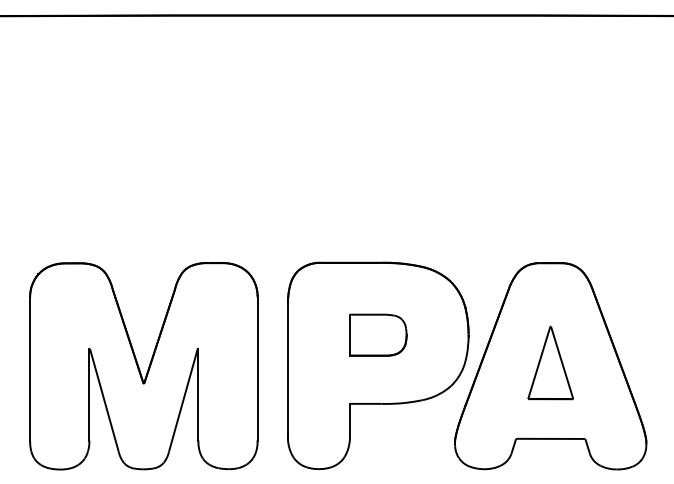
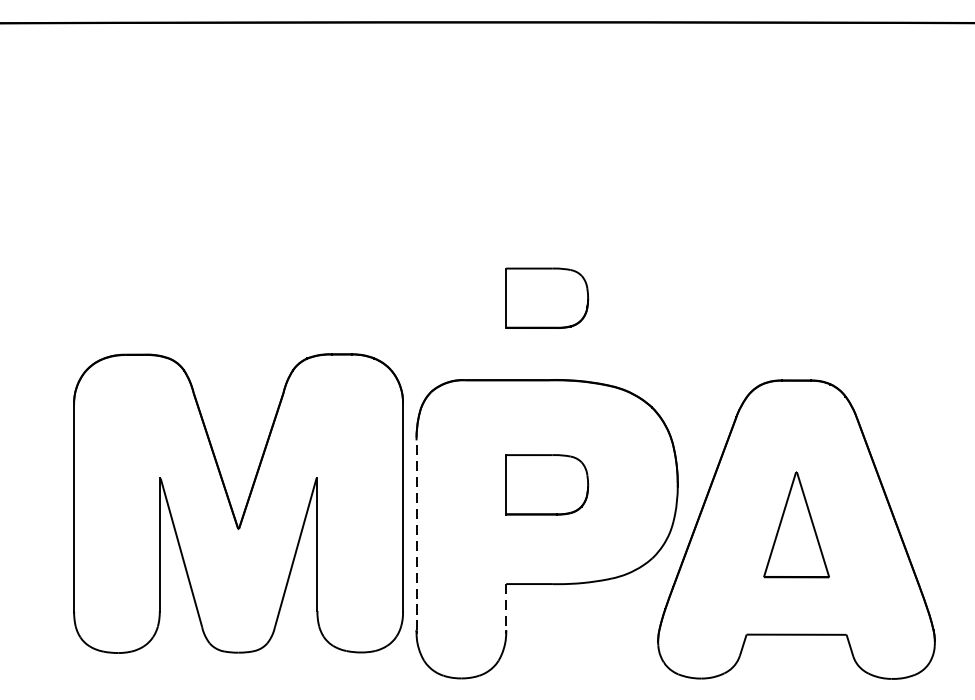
part: (378, 205) -> (547, 297), added
part: (143, 366) -> (238, 504), moved
line: (287, 370) -> (415, 535), solid -> dashed
line: (349, 420) -> (505, 608), solid -> dashed

